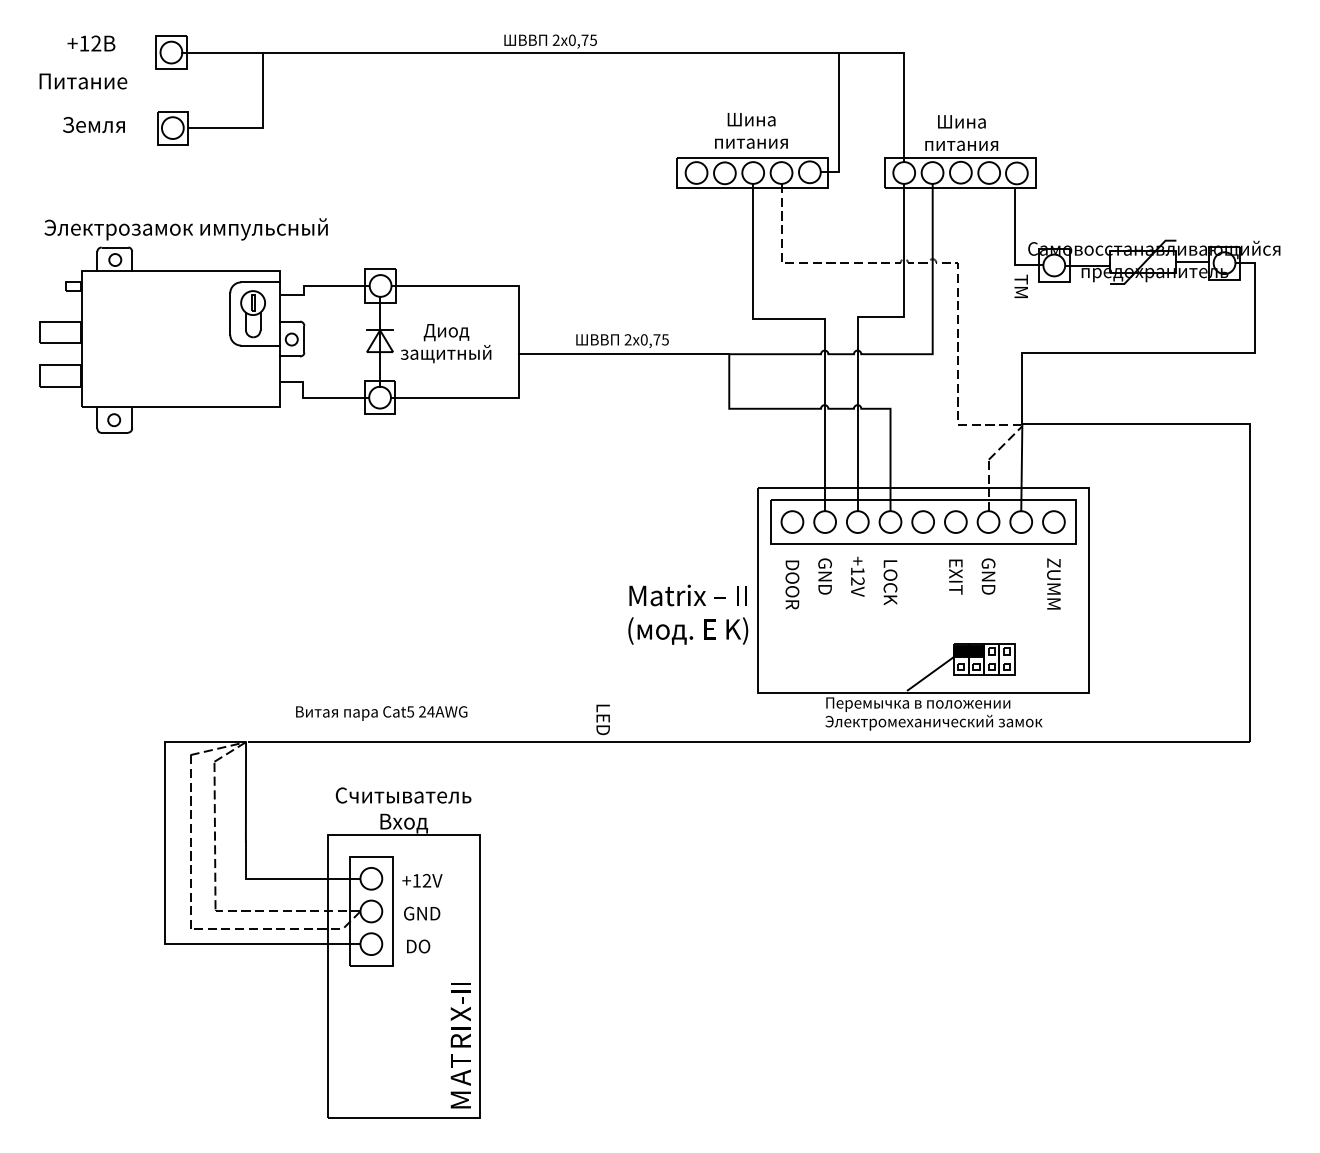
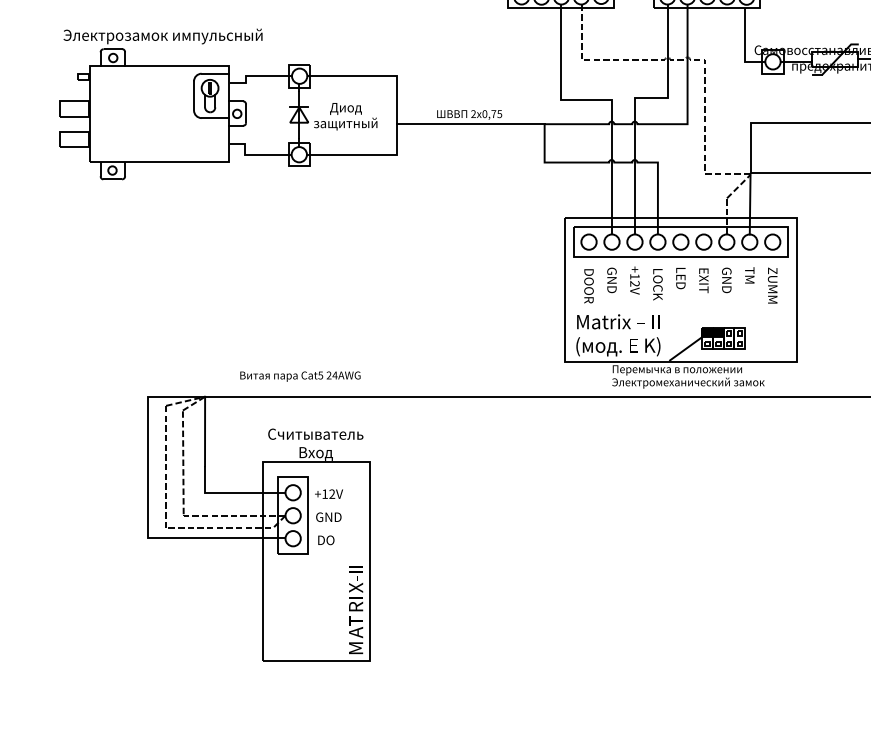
text: (1020, 285) -> (749, 274), moved
text: (688, 614) -> (618, 335), moved
text: (602, 719) -> (680, 278), moved

